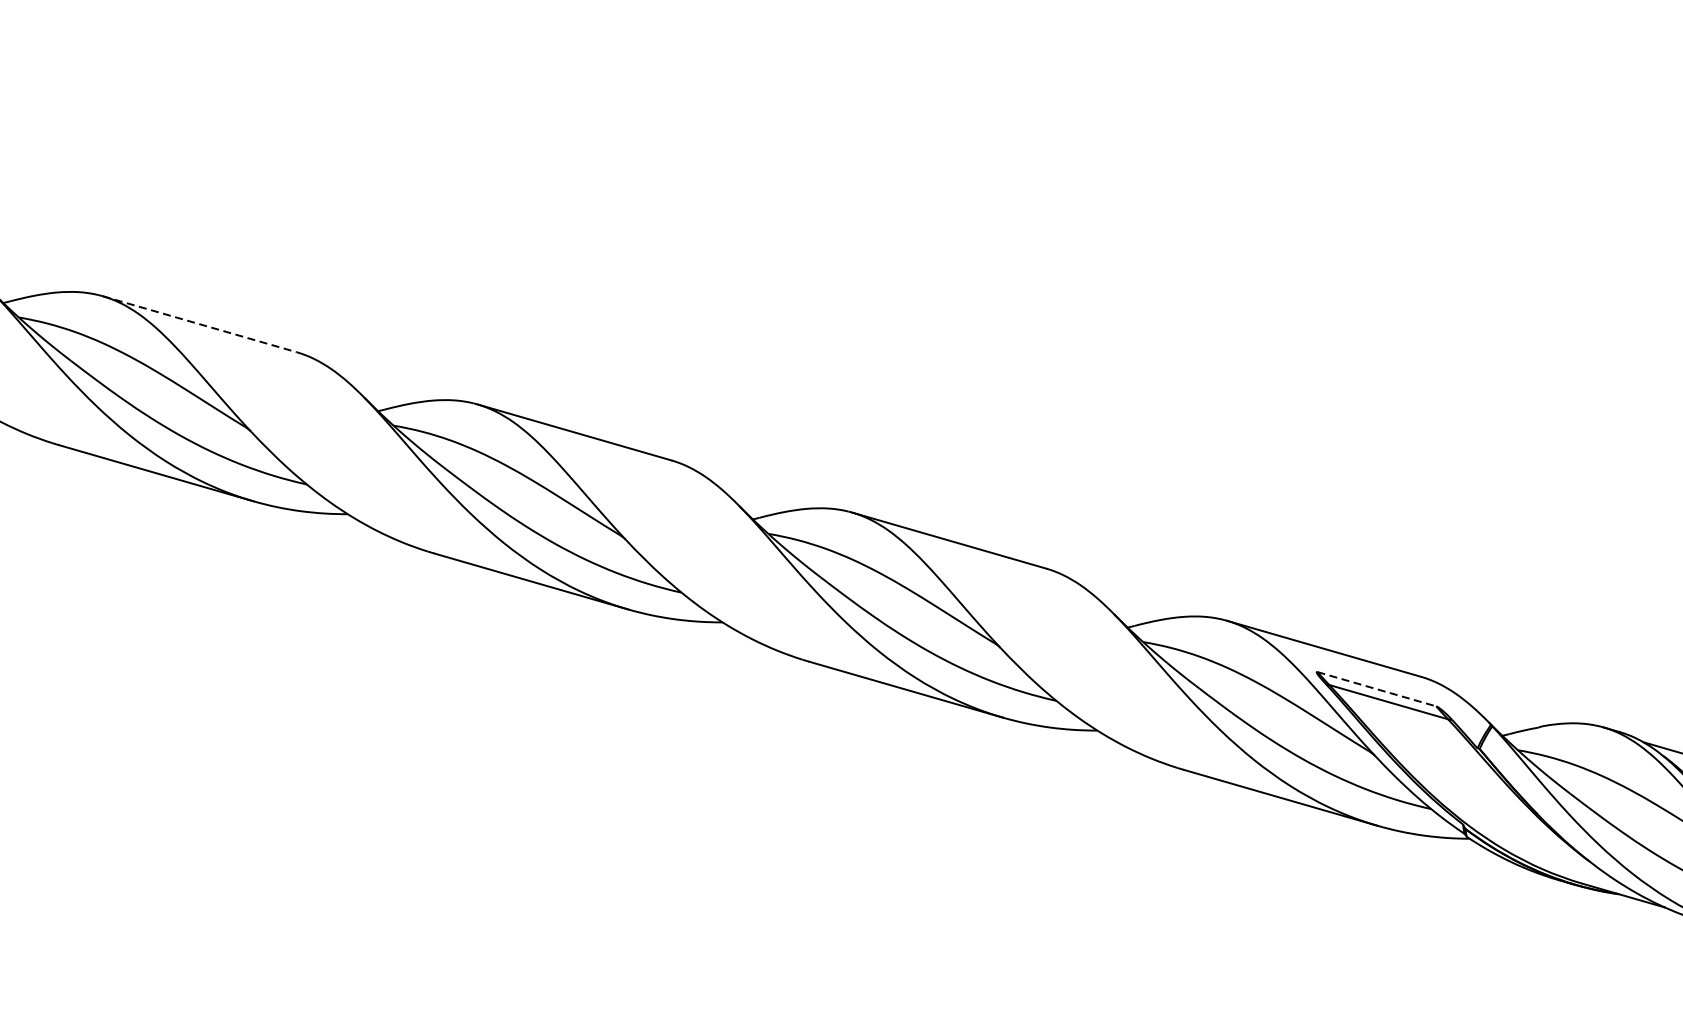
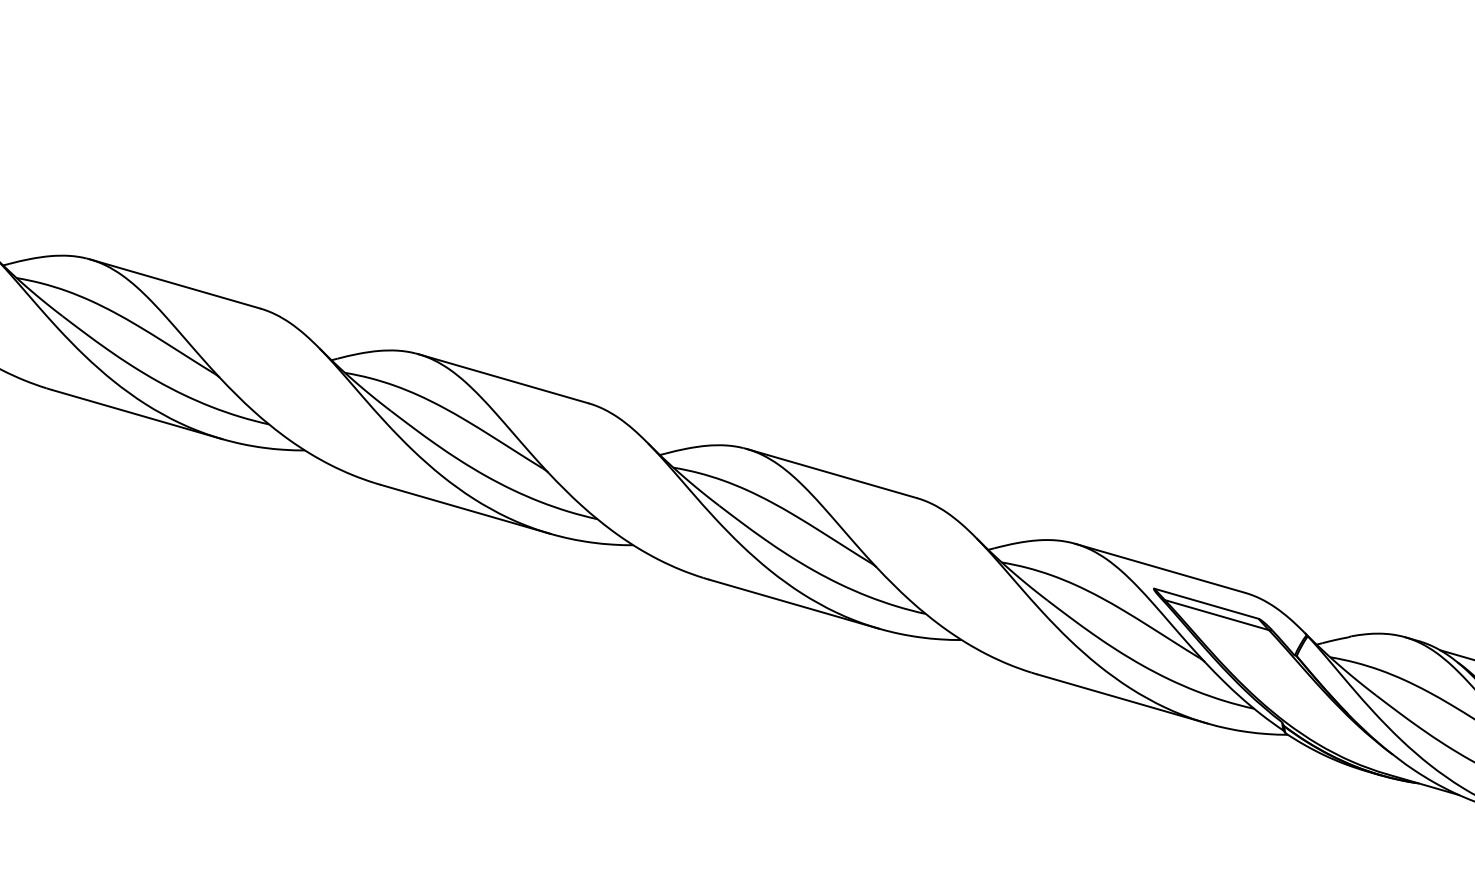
line: (200, 324) -> (175, 284), dashed -> solid
line: (1377, 688) -> (1207, 603), dashed -> solid

